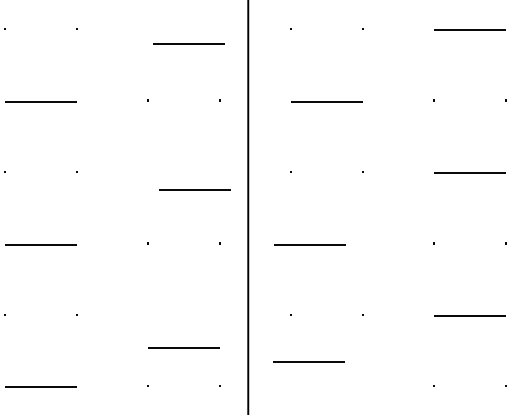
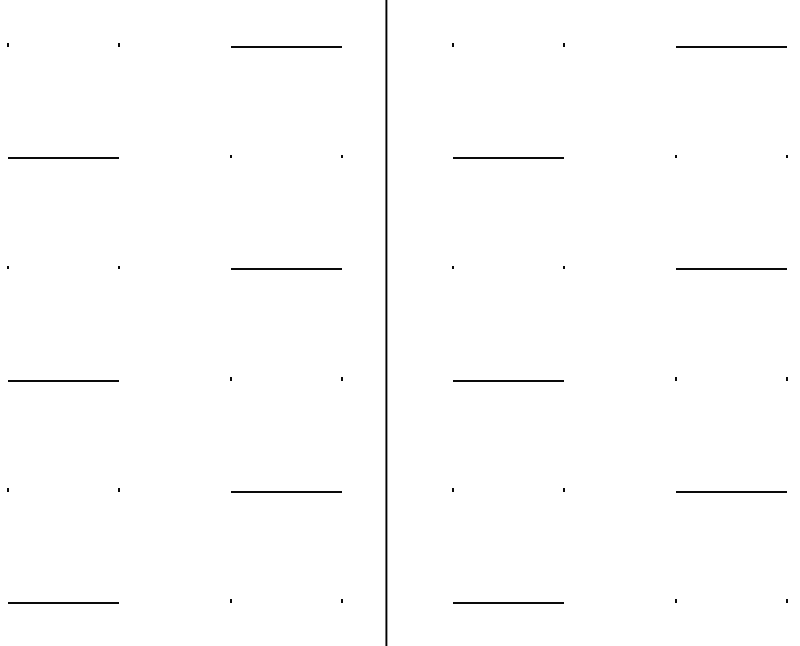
line: (188, 43) -> (285, 45), moved
line: (194, 189) -> (285, 268), moved
line: (309, 244) -> (508, 380), moved
line: (183, 347) -> (285, 491), moved
line: (308, 361) -> (508, 601), moved

